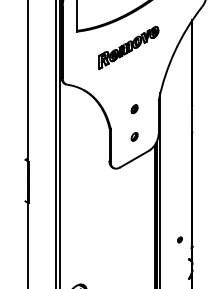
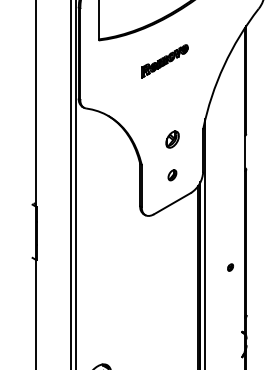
part: (128, 47) -> (164, 60), size x0.6
part: (134, 109) -> (172, 140), size x1.6
part: (179, 239) -> (229, 266), moved

